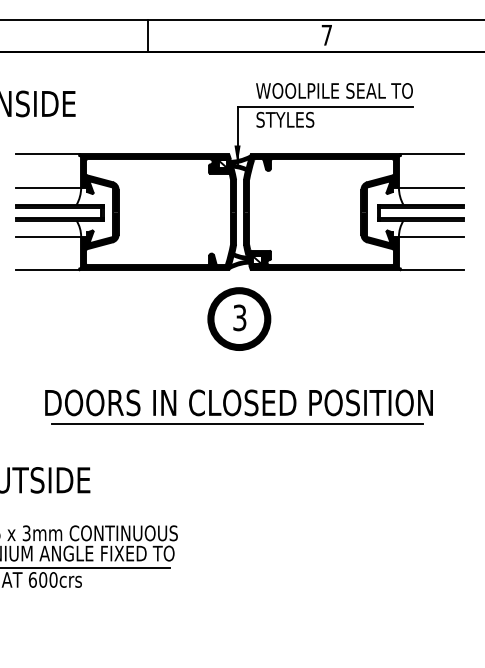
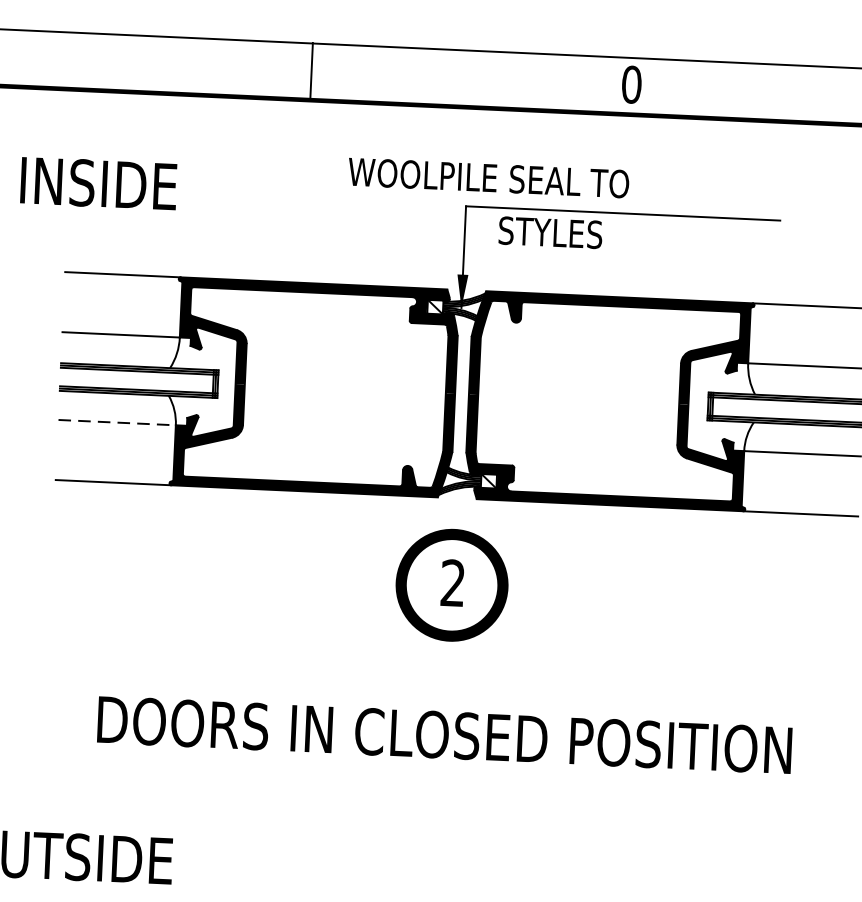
text: (326, 34) -> (631, 83), 7 -> 0
text: (334, 90) -> (488, 177), moved
line: (48, 236) -> (117, 422), solid -> dashed
text: (239, 318) -> (452, 584), 3 -> 2
line: (237, 424) -> (440, 773), removed

